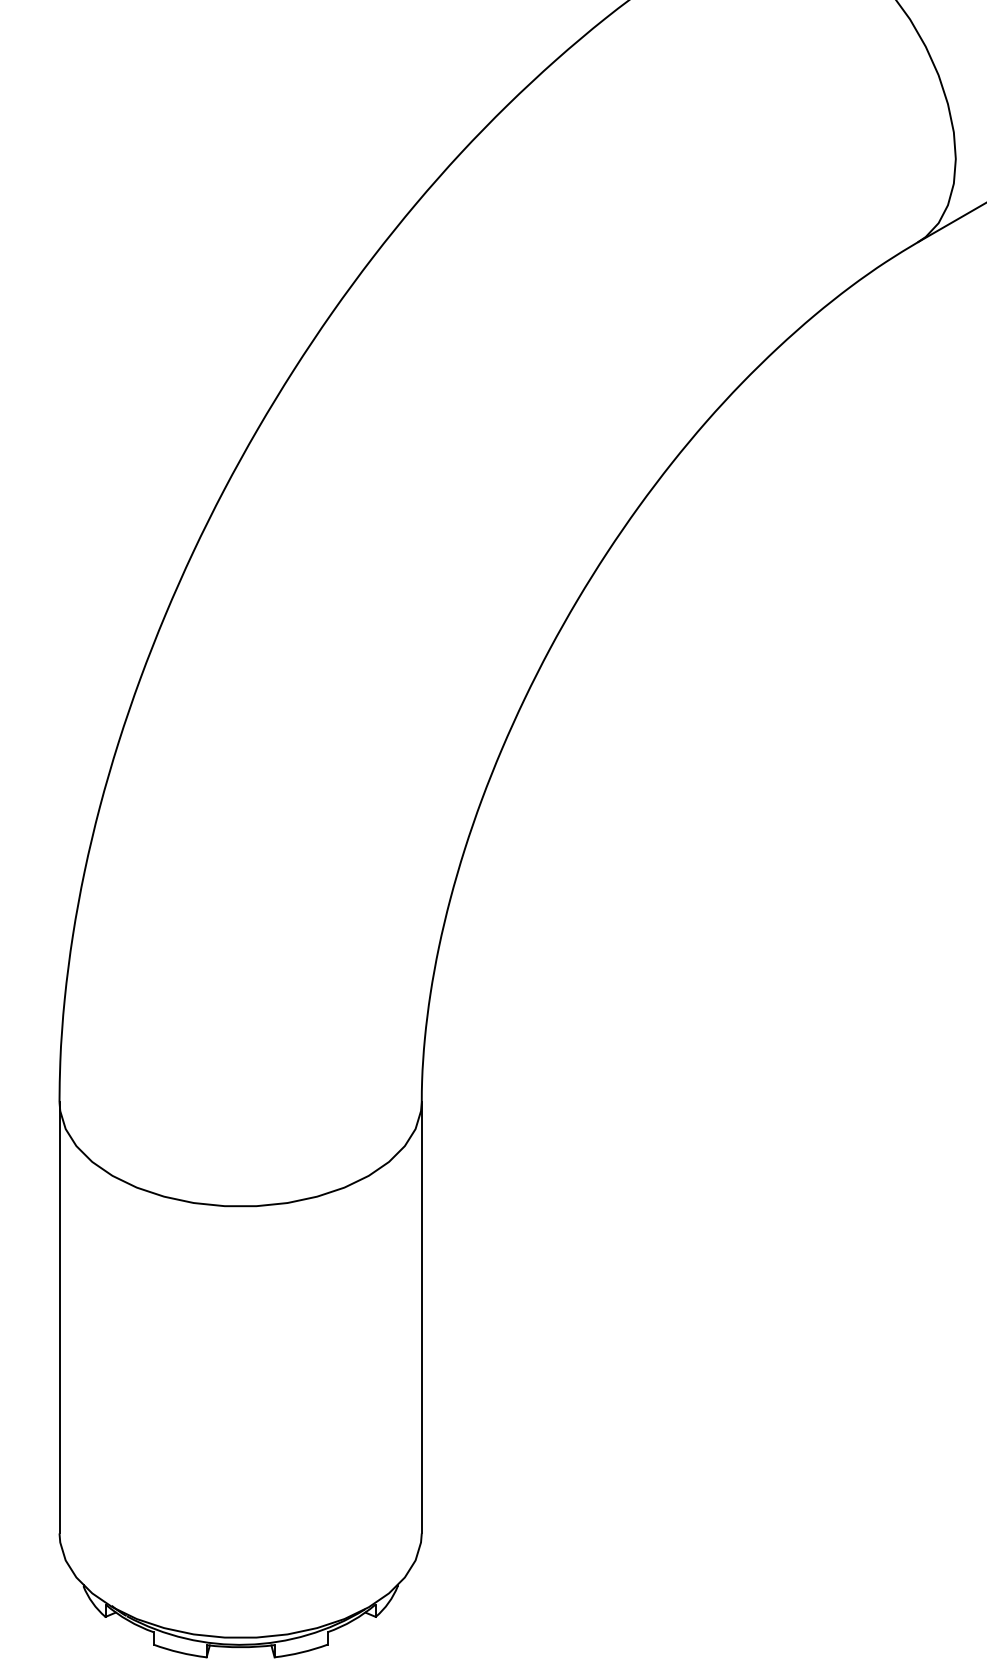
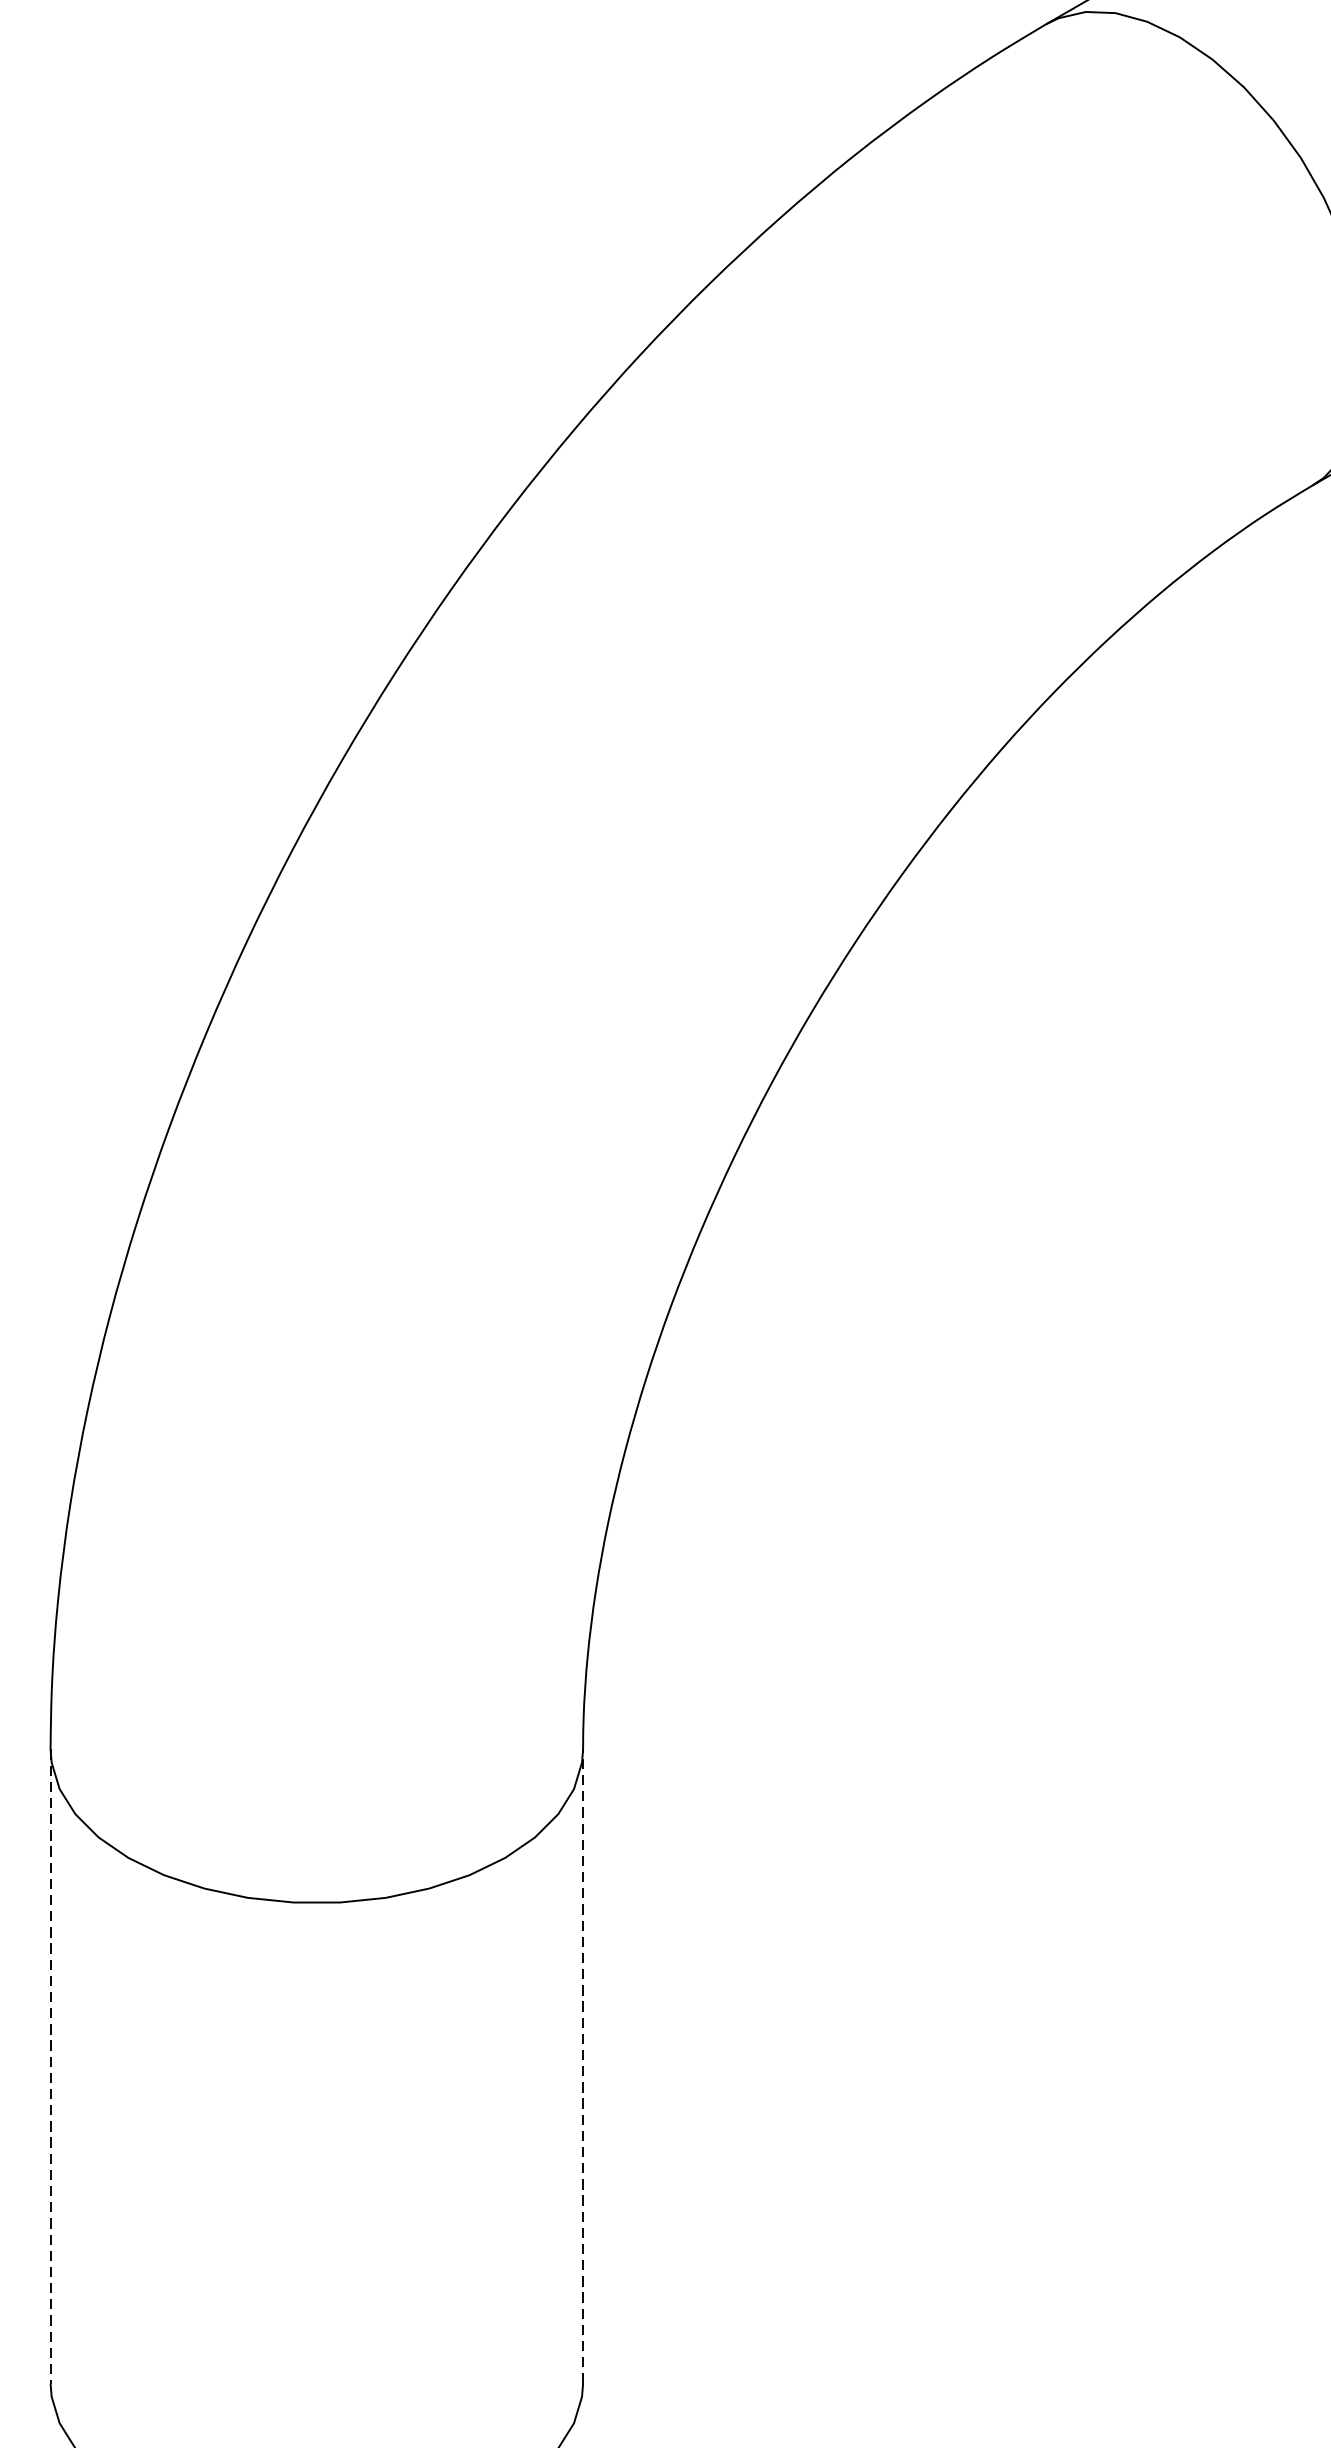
line: (59, 1317) -> (50, 2066), solid -> dashed
line: (421, 1317) -> (582, 2066), solid -> dashed

